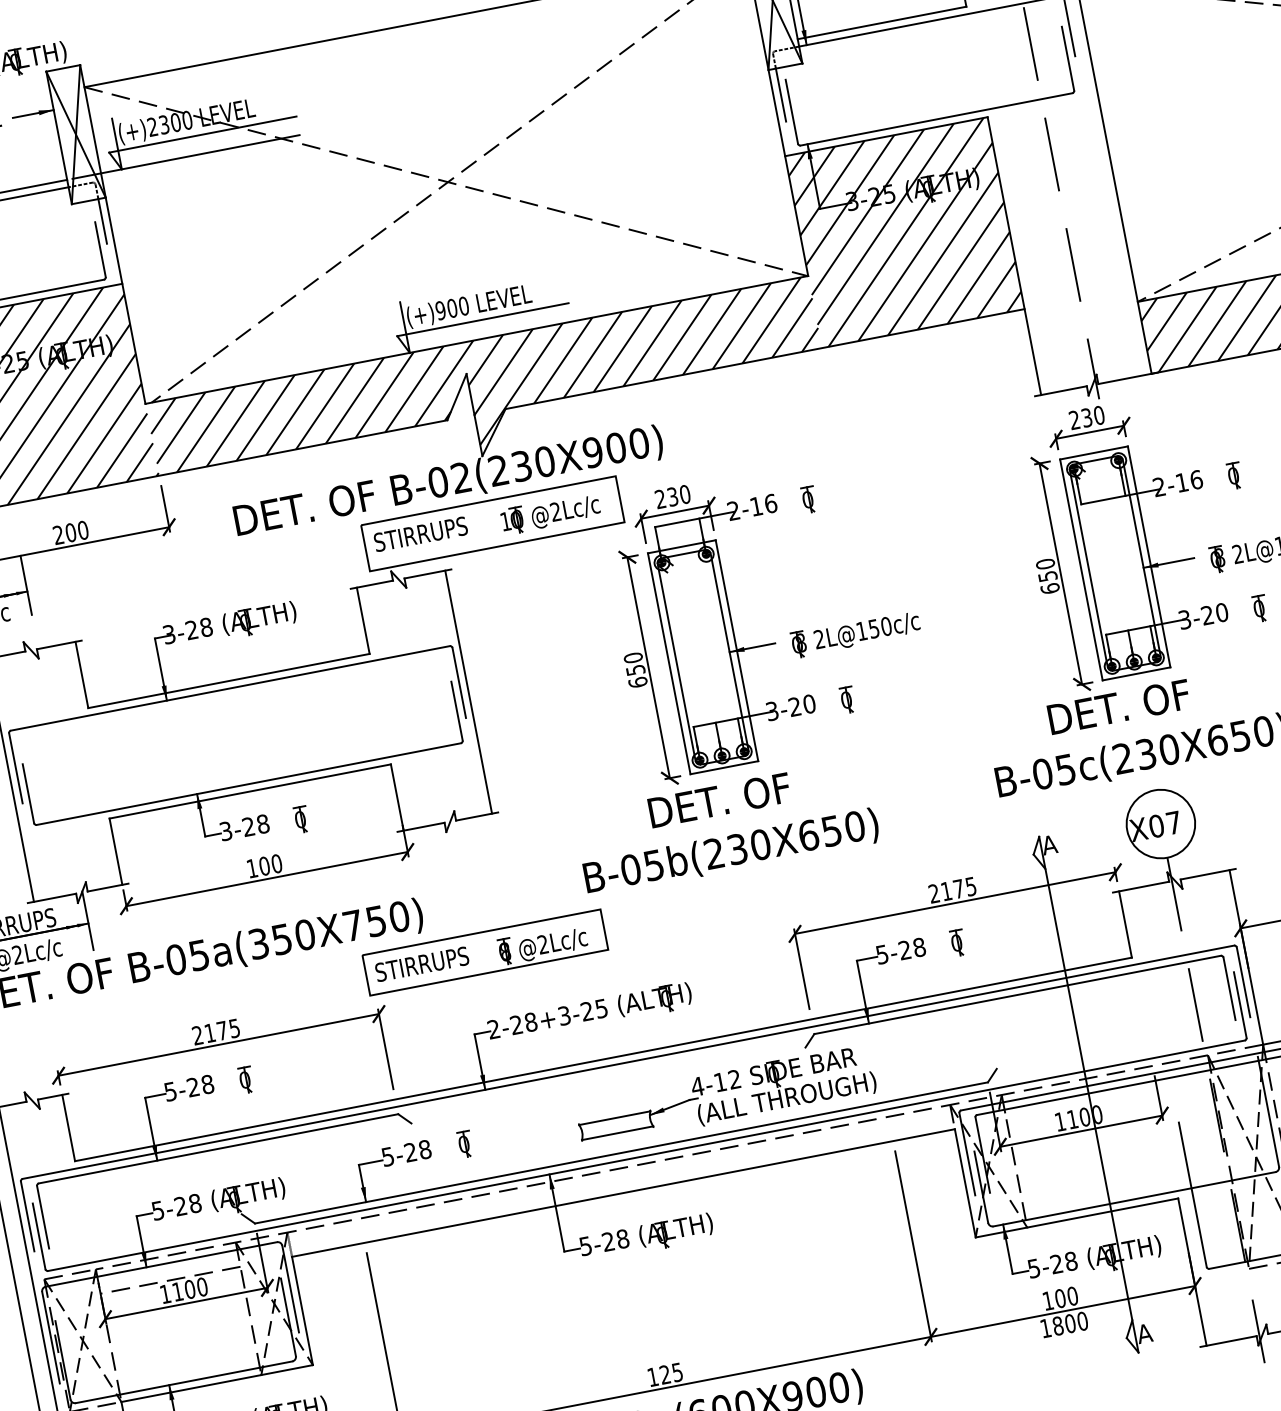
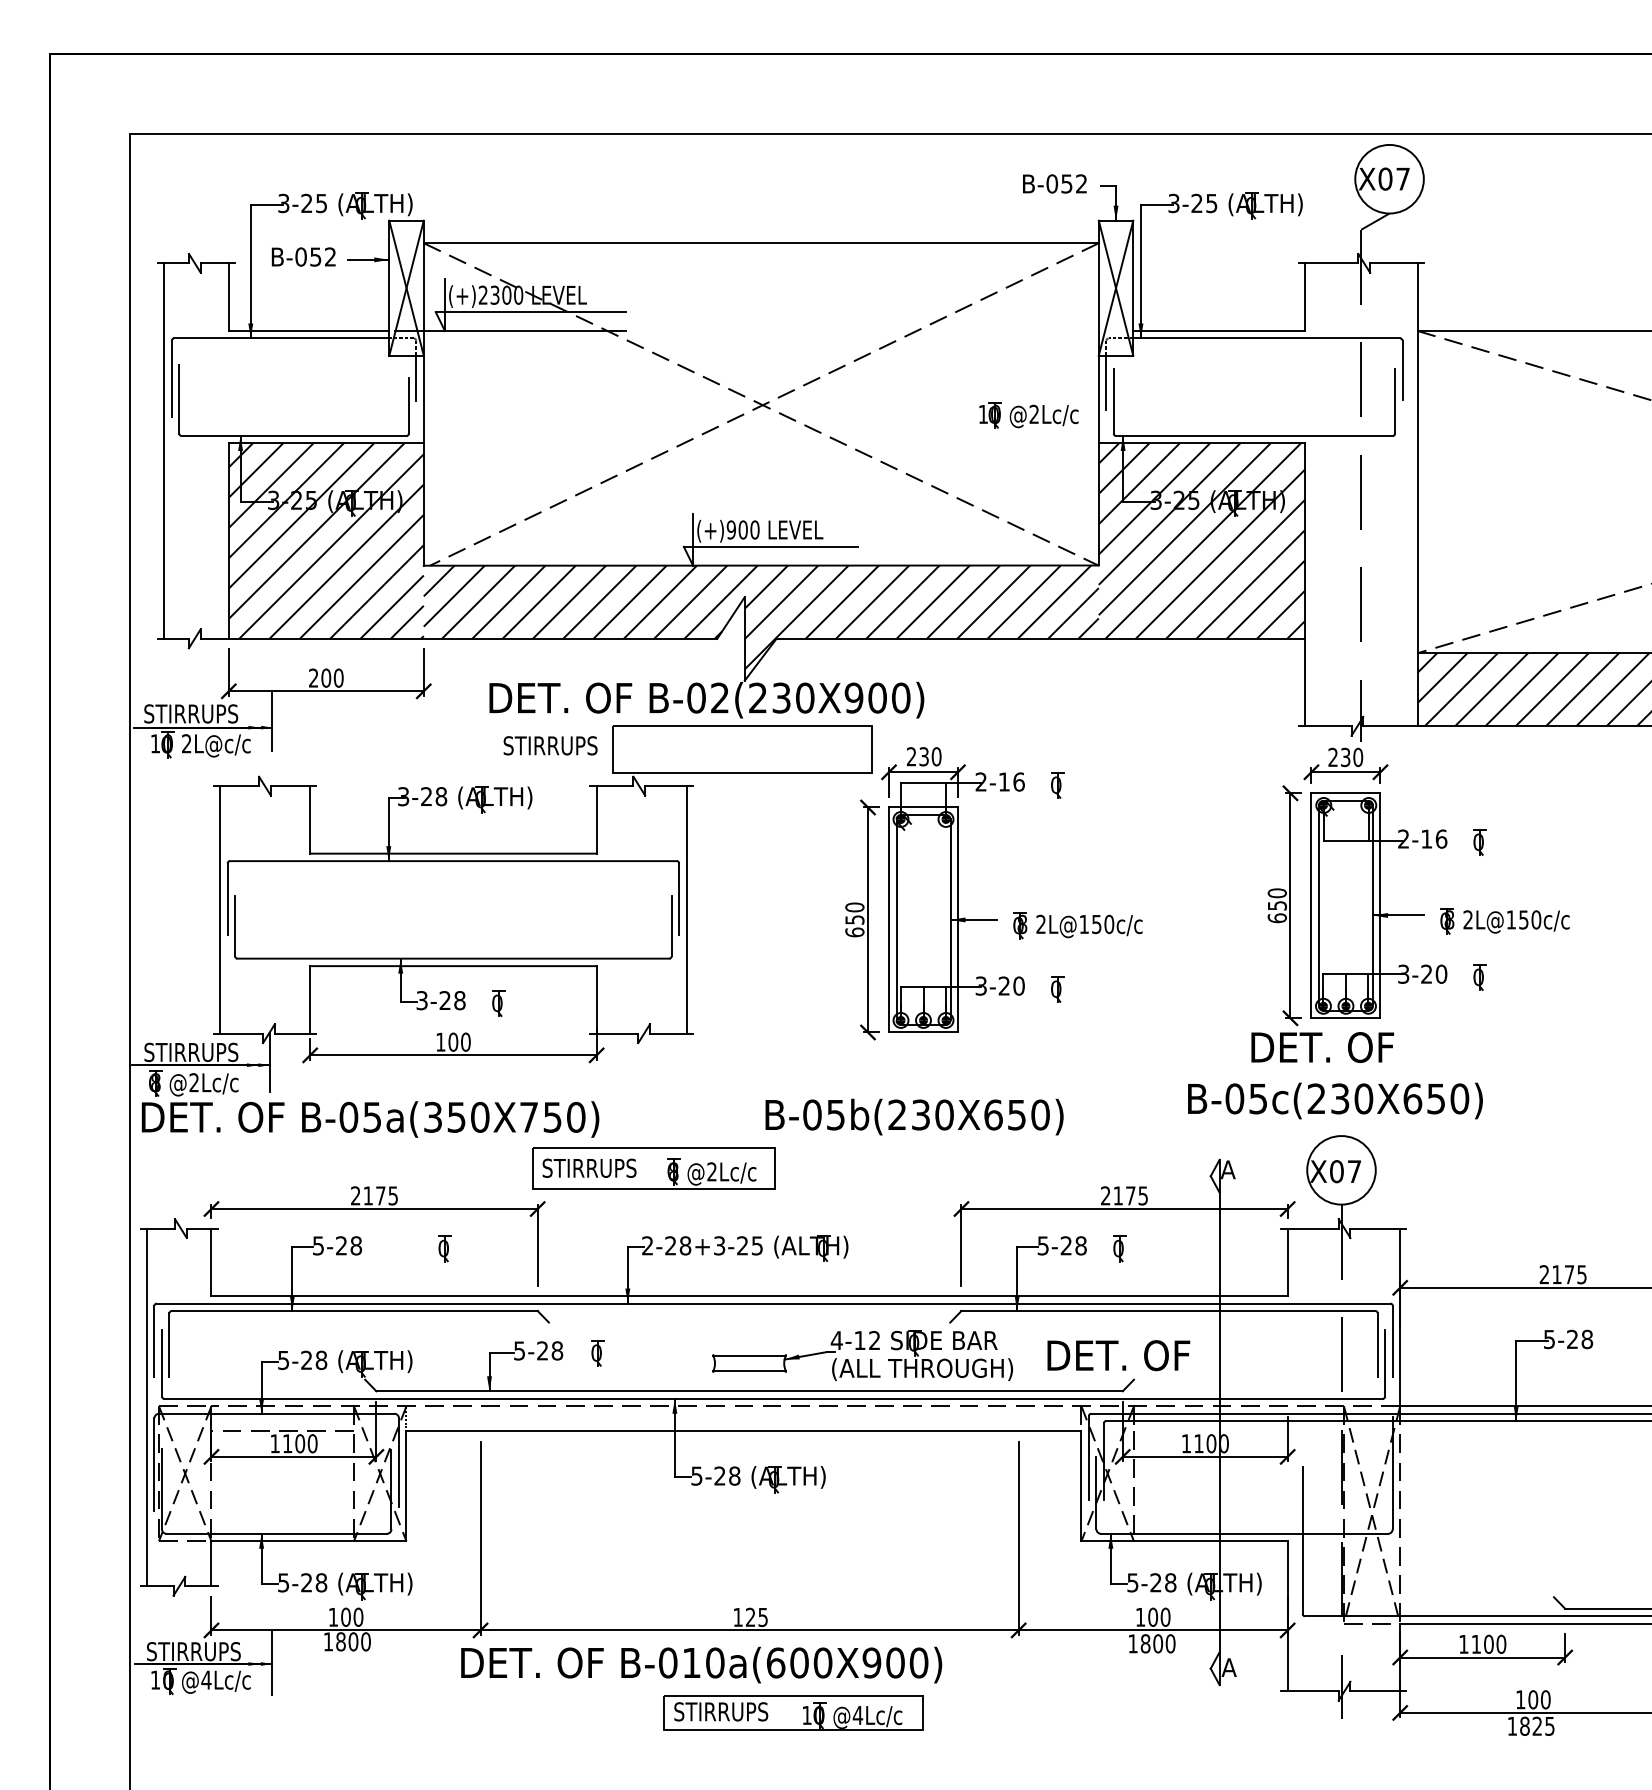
part: (550, 514) -> (1028, 415), moved
text: (420, 533) -> (550, 745), moved
text: (719, 800) -> (1118, 1355), moved
part: (245, 1079) -> (444, 1248), moved

